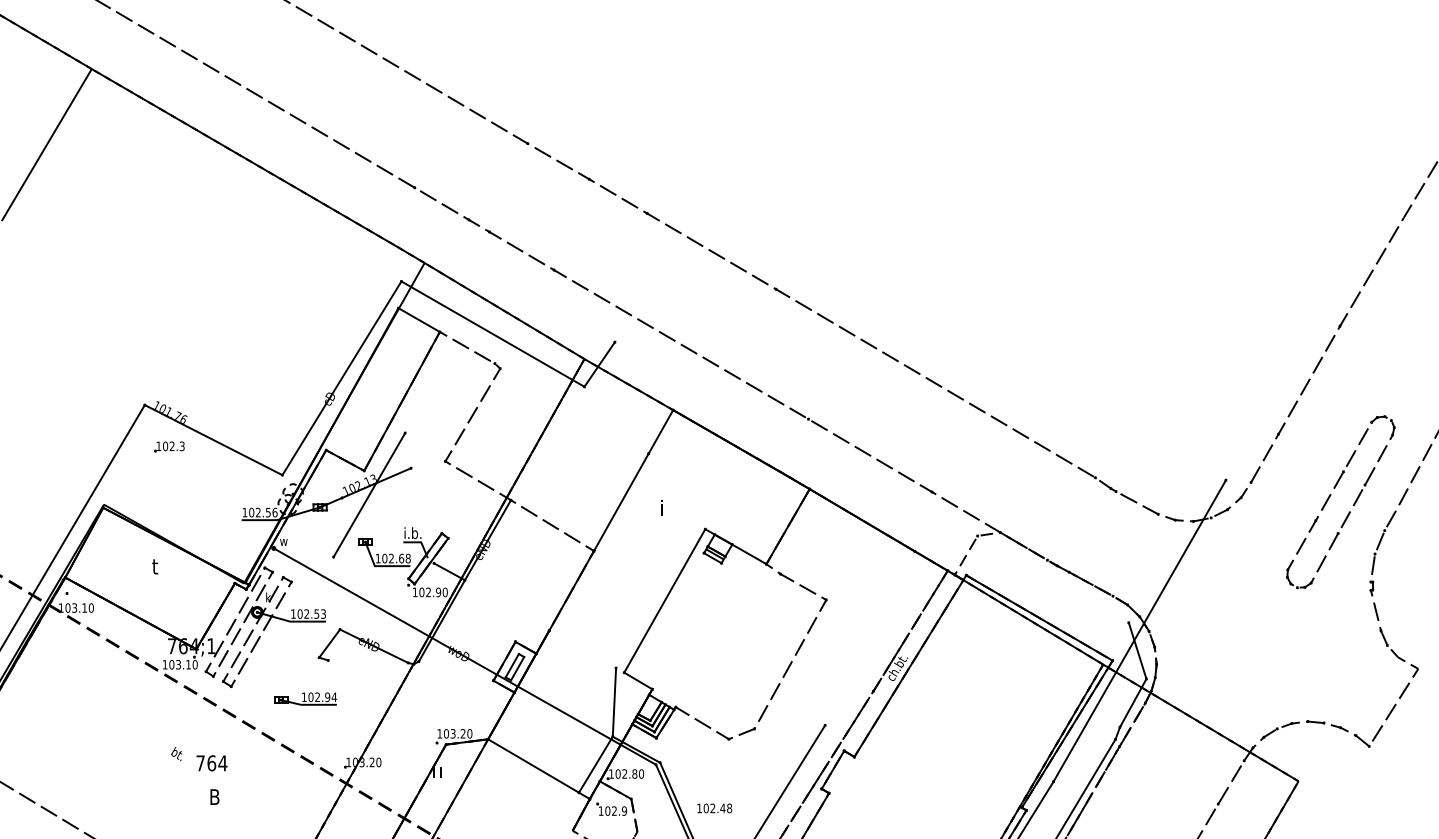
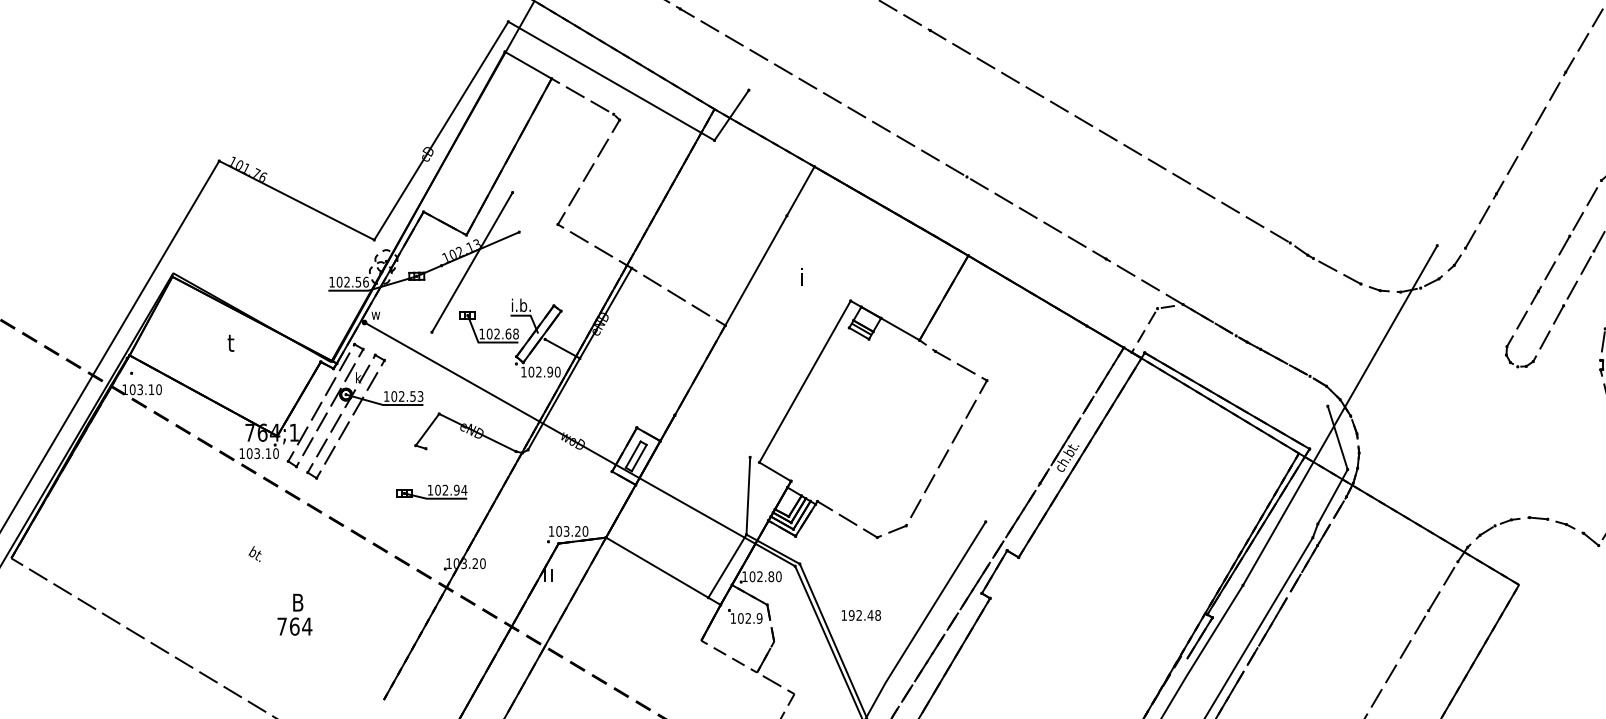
part: (169, 446) -> (247, 207), removed
part: (305, 698) -> (431, 491), moved
text: (211, 763) -> (294, 626), moved
text: (705, 808) -> (850, 615), 102.48 -> 192.48

